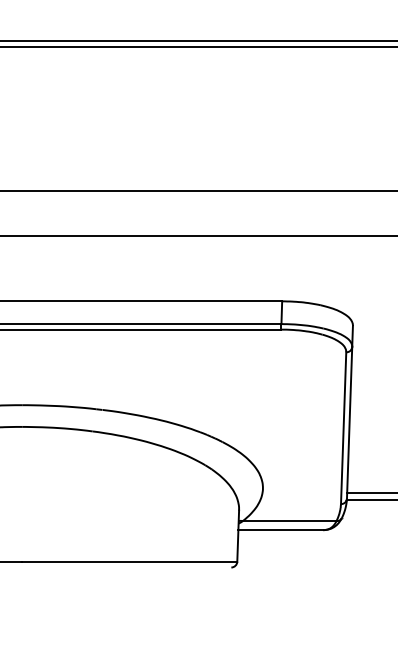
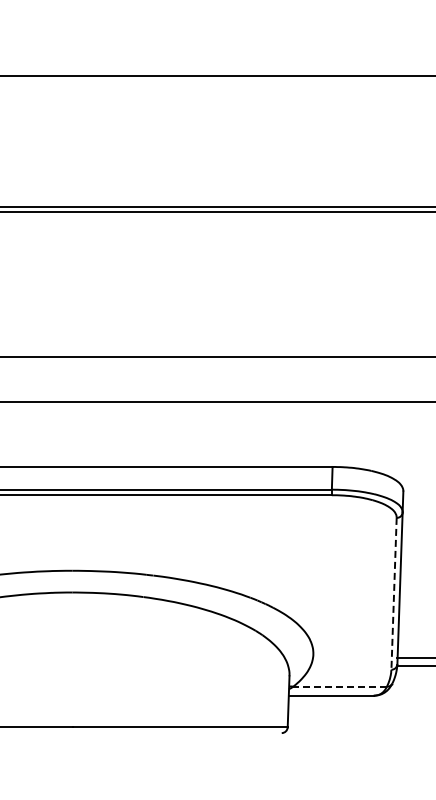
line: (344, 427) -> (394, 593), solid -> dashed
line: (290, 520) -> (340, 686), solid -> dashed

